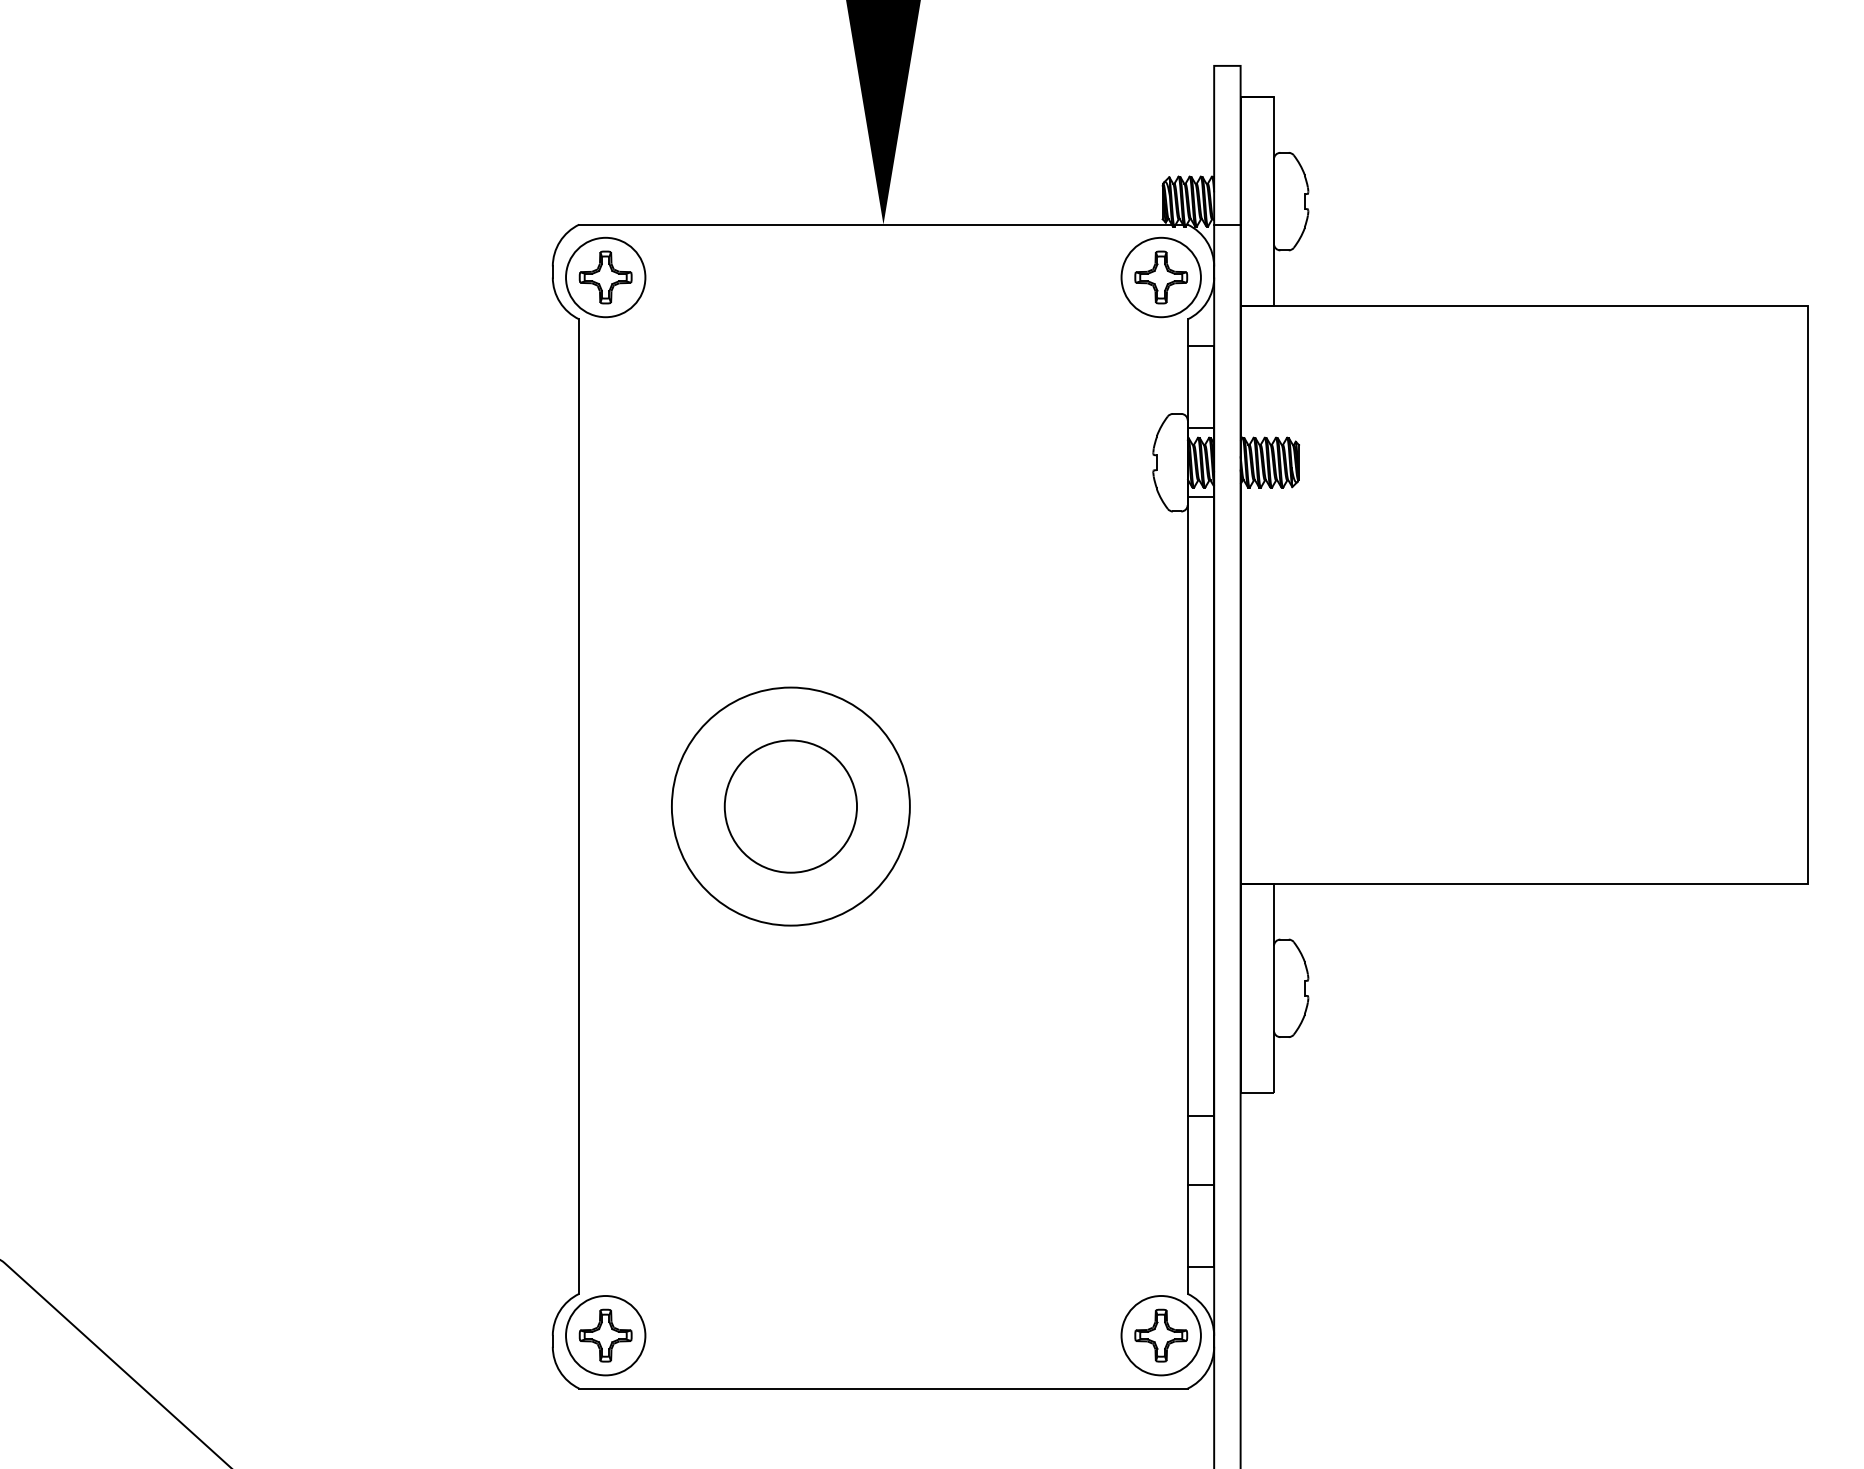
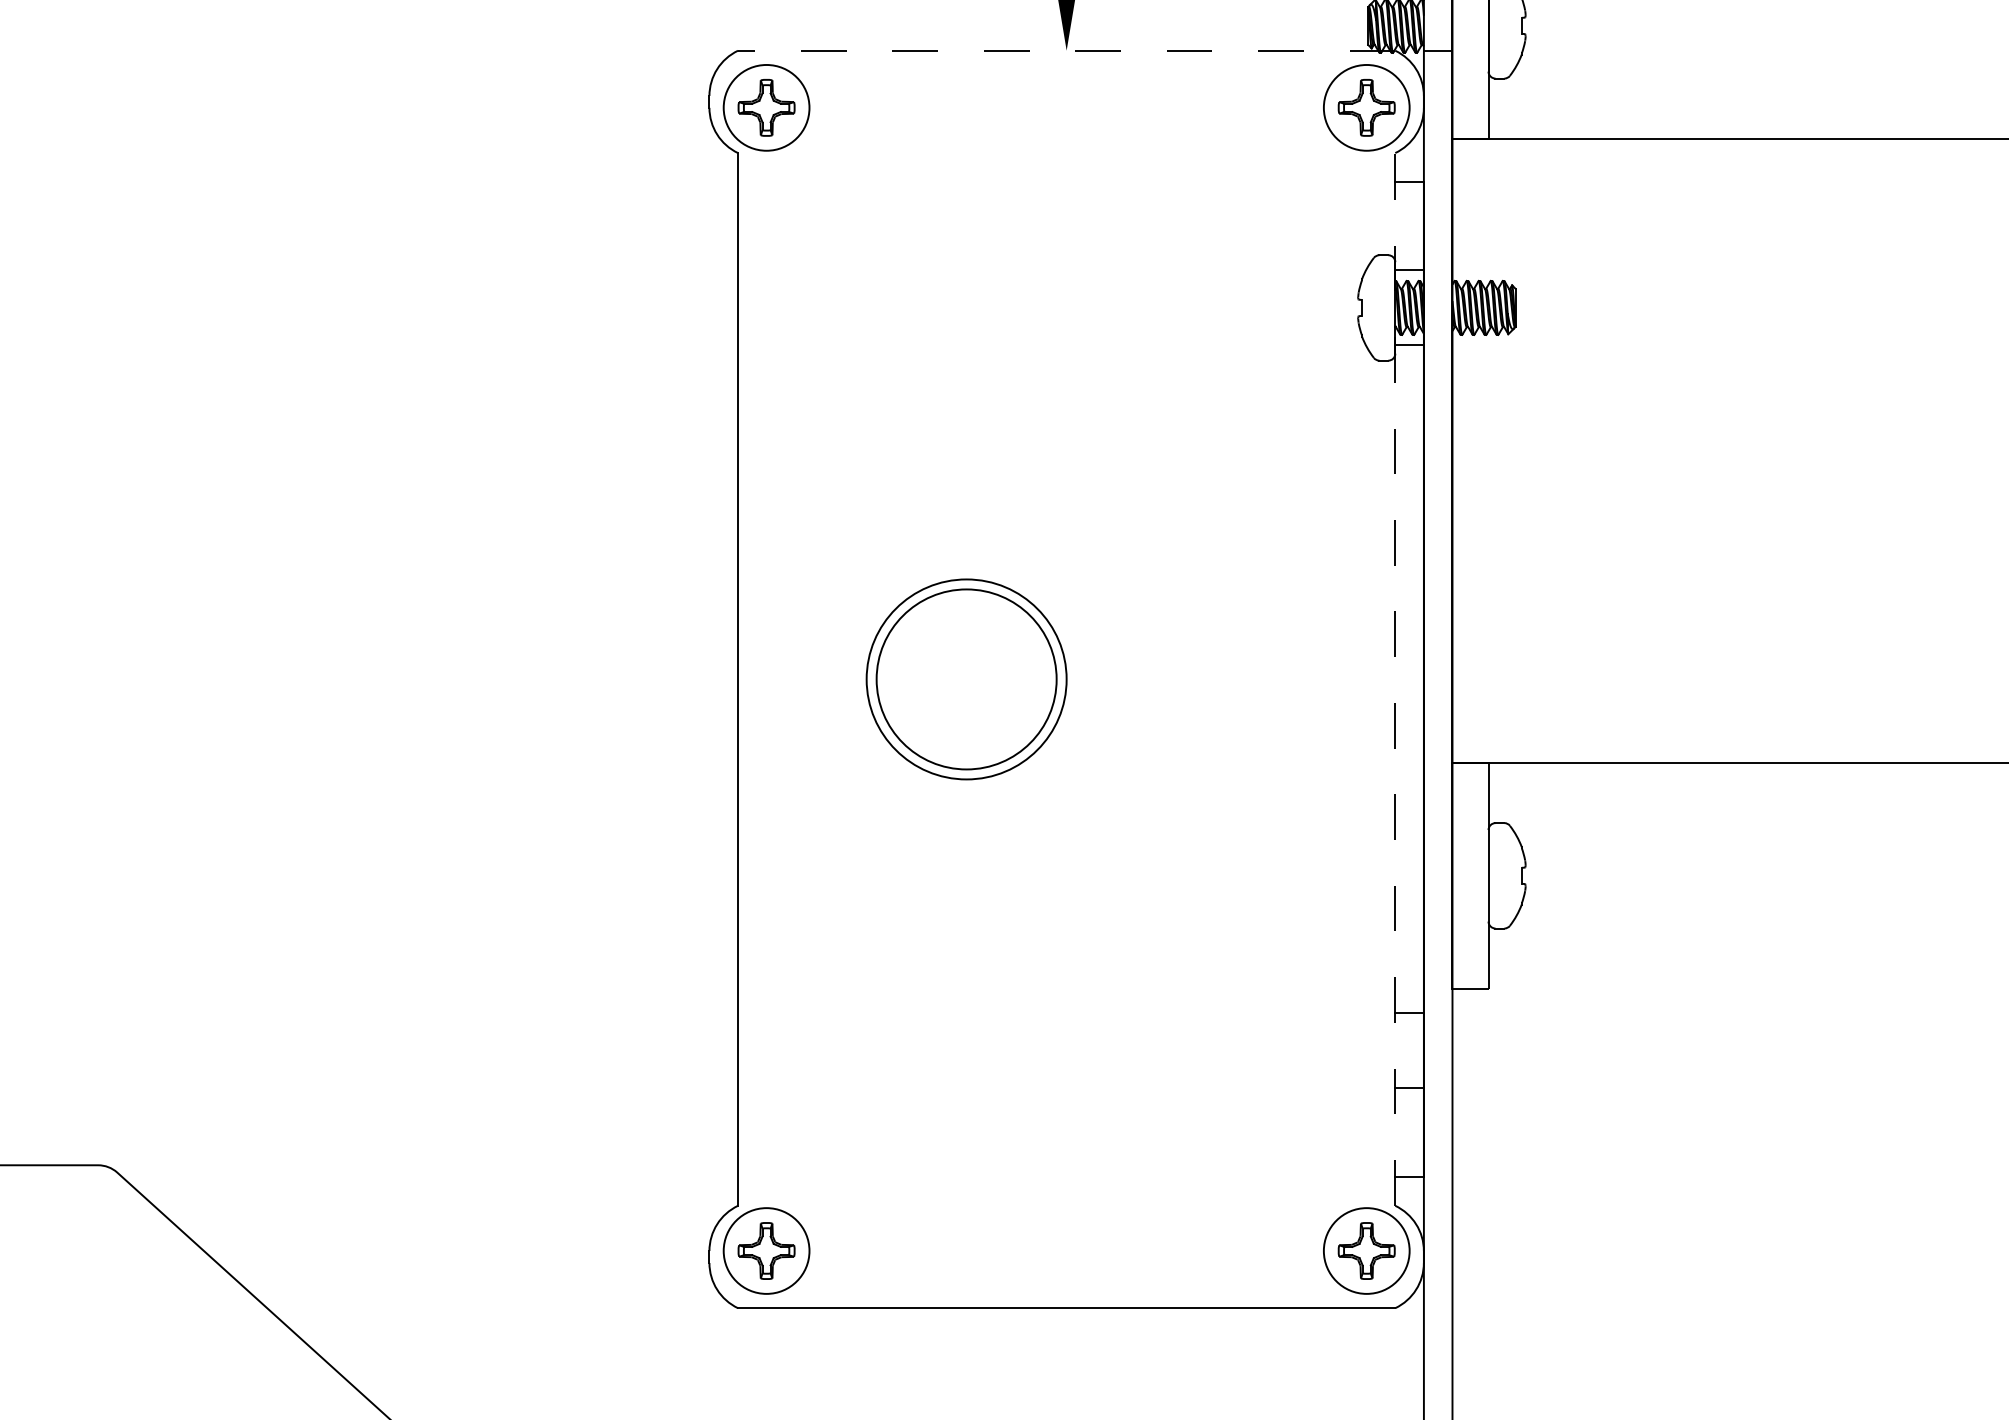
line: (882, 224) -> (1065, 50), solid -> dashed
circle: (790, 806) -> (966, 679), size x0.7
circle: (790, 806) -> (966, 679), size x1.4
line: (1187, 806) -> (1395, 679), solid -> dashed

